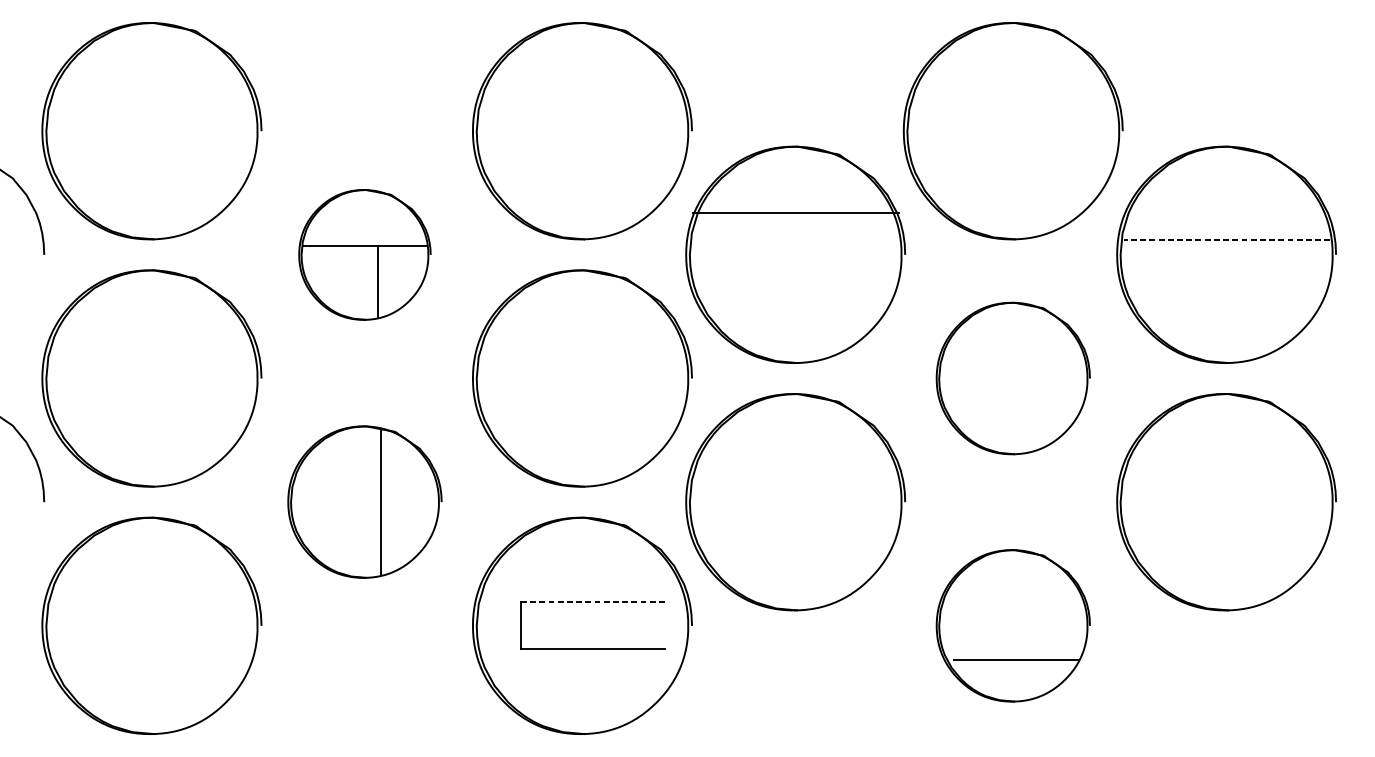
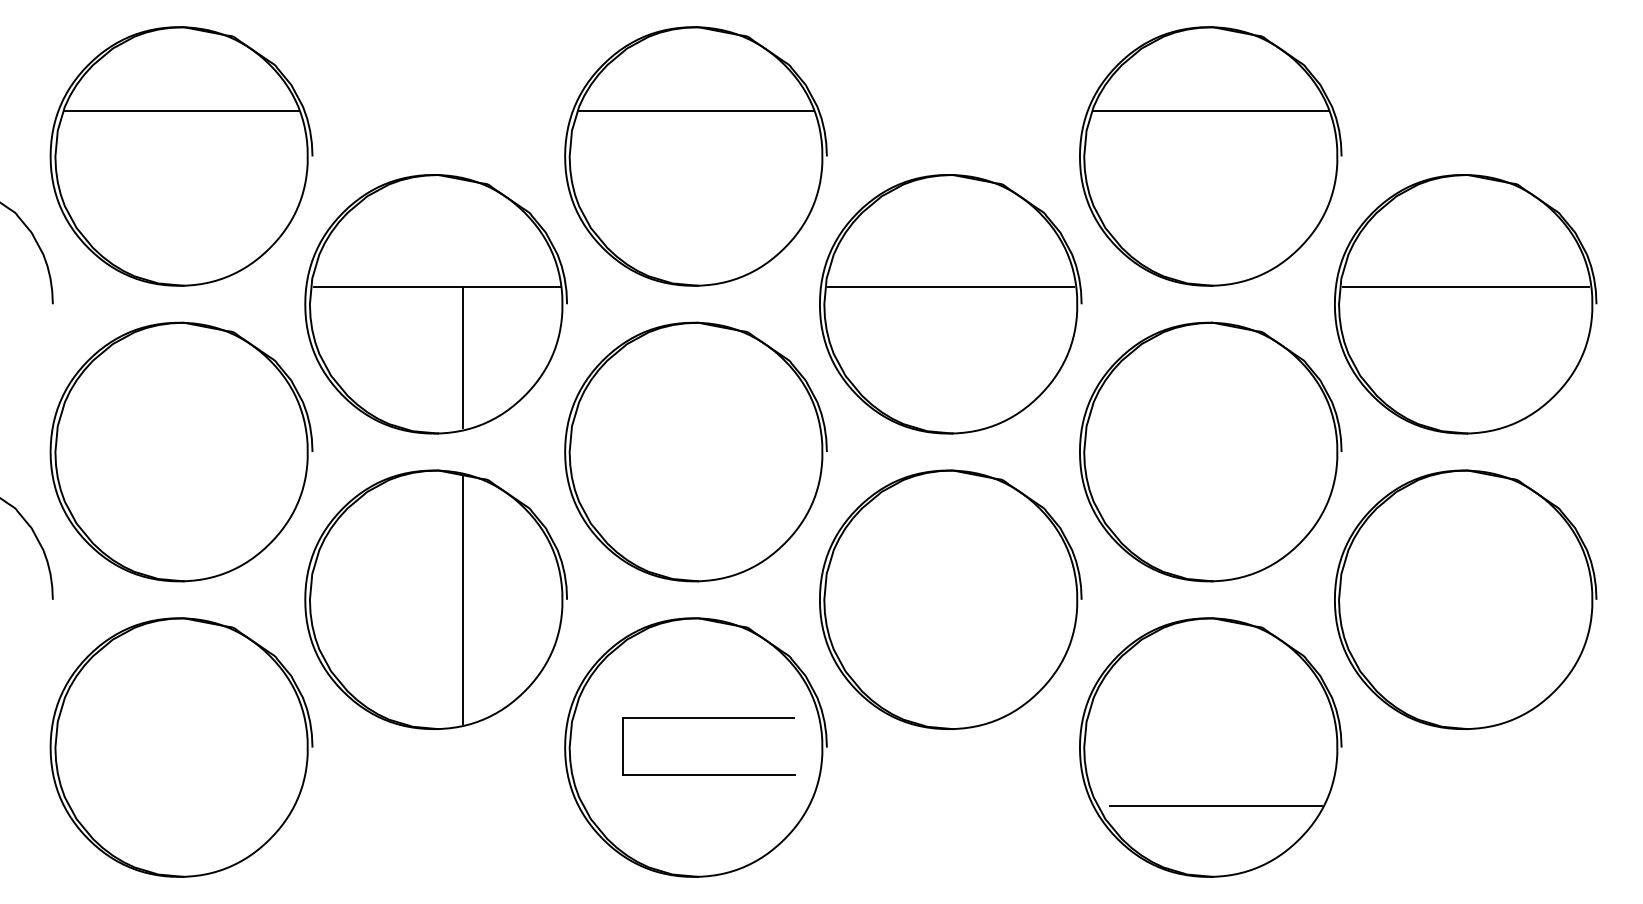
line: (151, 93) -> (181, 111), added
line: (582, 93) -> (696, 111), added
line: (1013, 93) -> (1210, 111), added
line: (795, 213) -> (950, 286), moved
line: (1226, 239) -> (1465, 286), dashed -> solid
part: (364, 255) -> (435, 304), size x1.67
part: (1013, 378) -> (1210, 451), size x1.43
part: (364, 501) -> (435, 599), size x1.43
line: (592, 601) -> (708, 718), dashed -> solid
part: (1013, 625) -> (1210, 747), size x1.43

